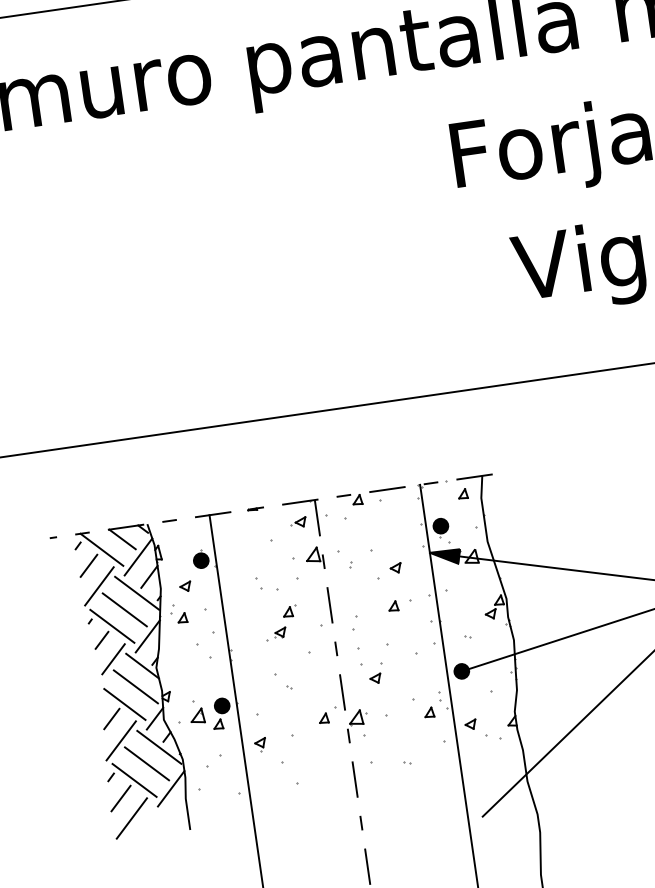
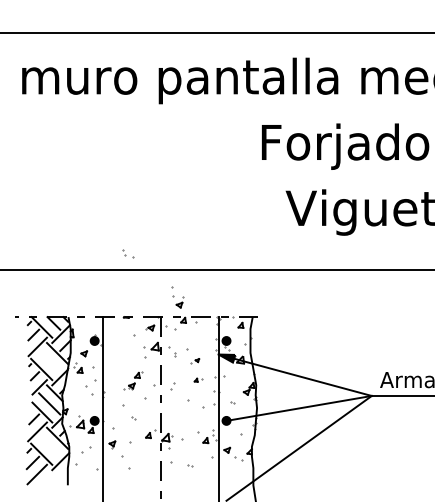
part: (387, 570) -> (194, 360), size x0.6
part: (267, 583) -> (128, 253), moved
part: (400, 603) -> (198, 379), size x0.6
line: (124, 609) -> (49, 361), removed
part: (369, 665) -> (177, 297), moved
part: (283, 681) -> (129, 412), size x1.6
line: (146, 762) -> (49, 445), removed

